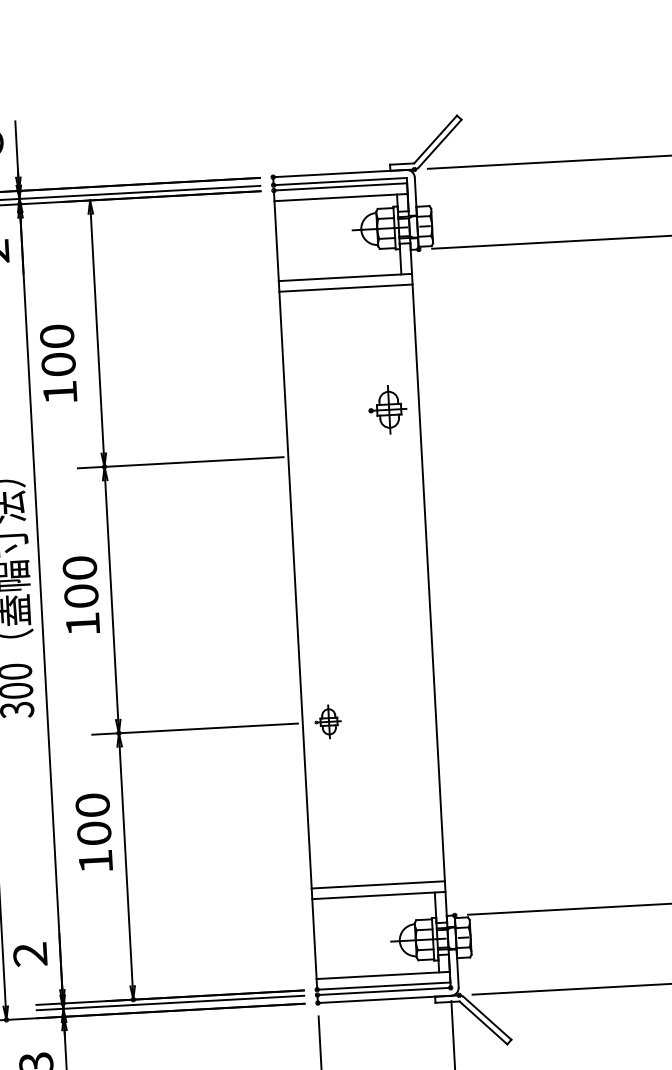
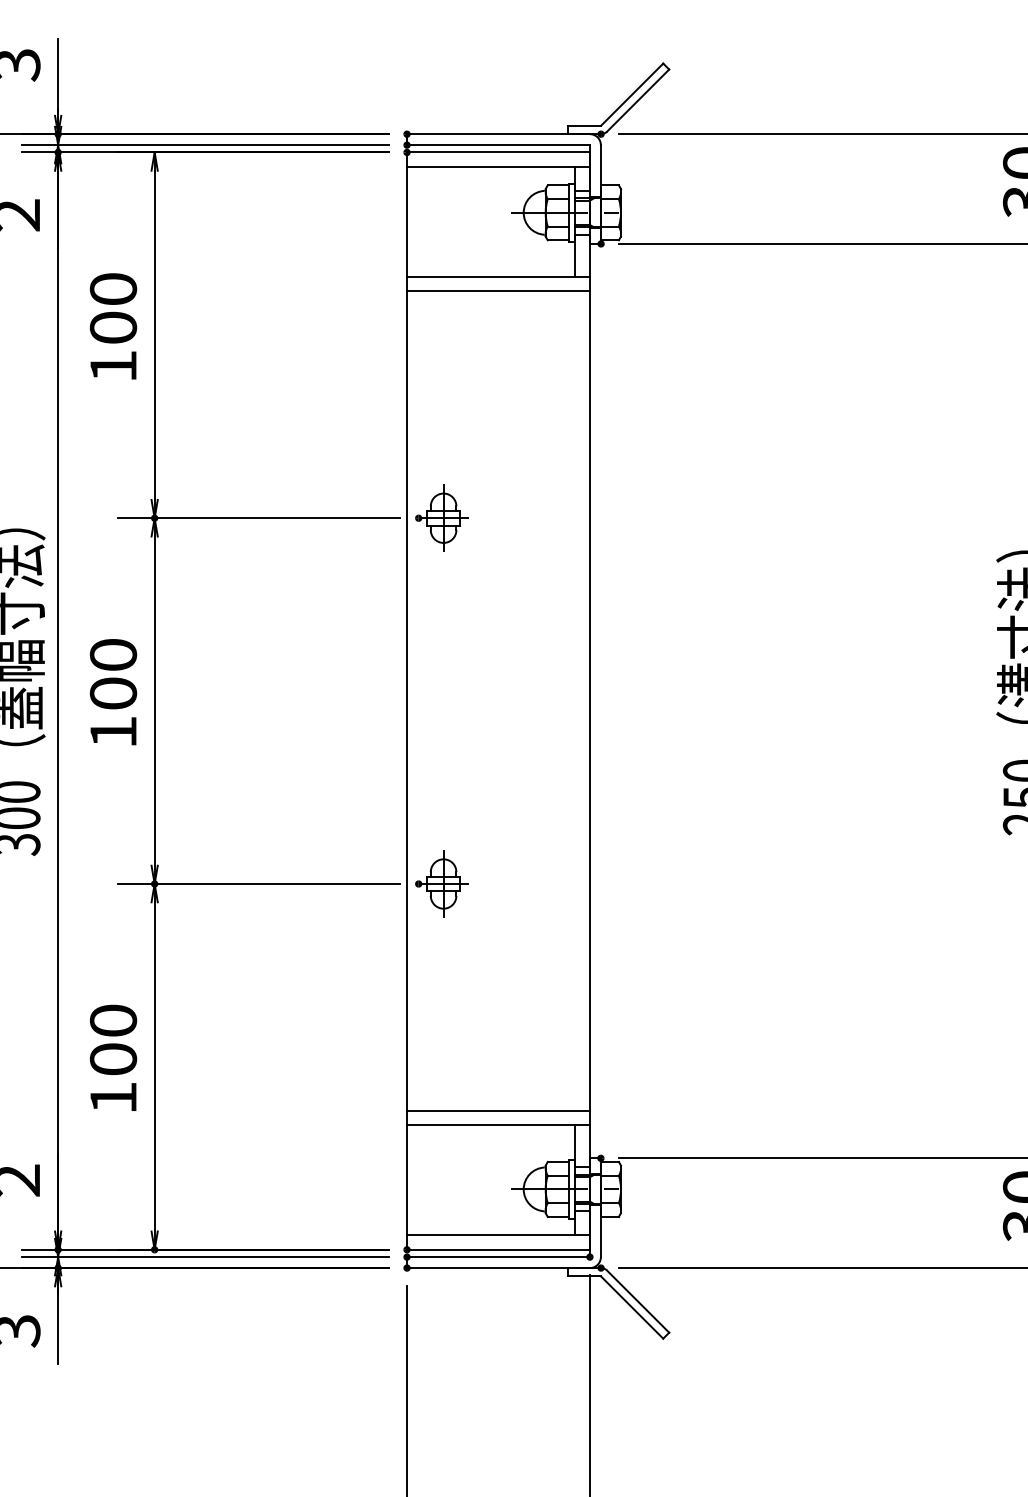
text: (58, 363) -> (113, 326), moved
part: (387, 409) -> (441, 517), moved
part: (327, 721) -> (441, 883), size x1.43
text: (94, 832) -> (113, 1057), moved

